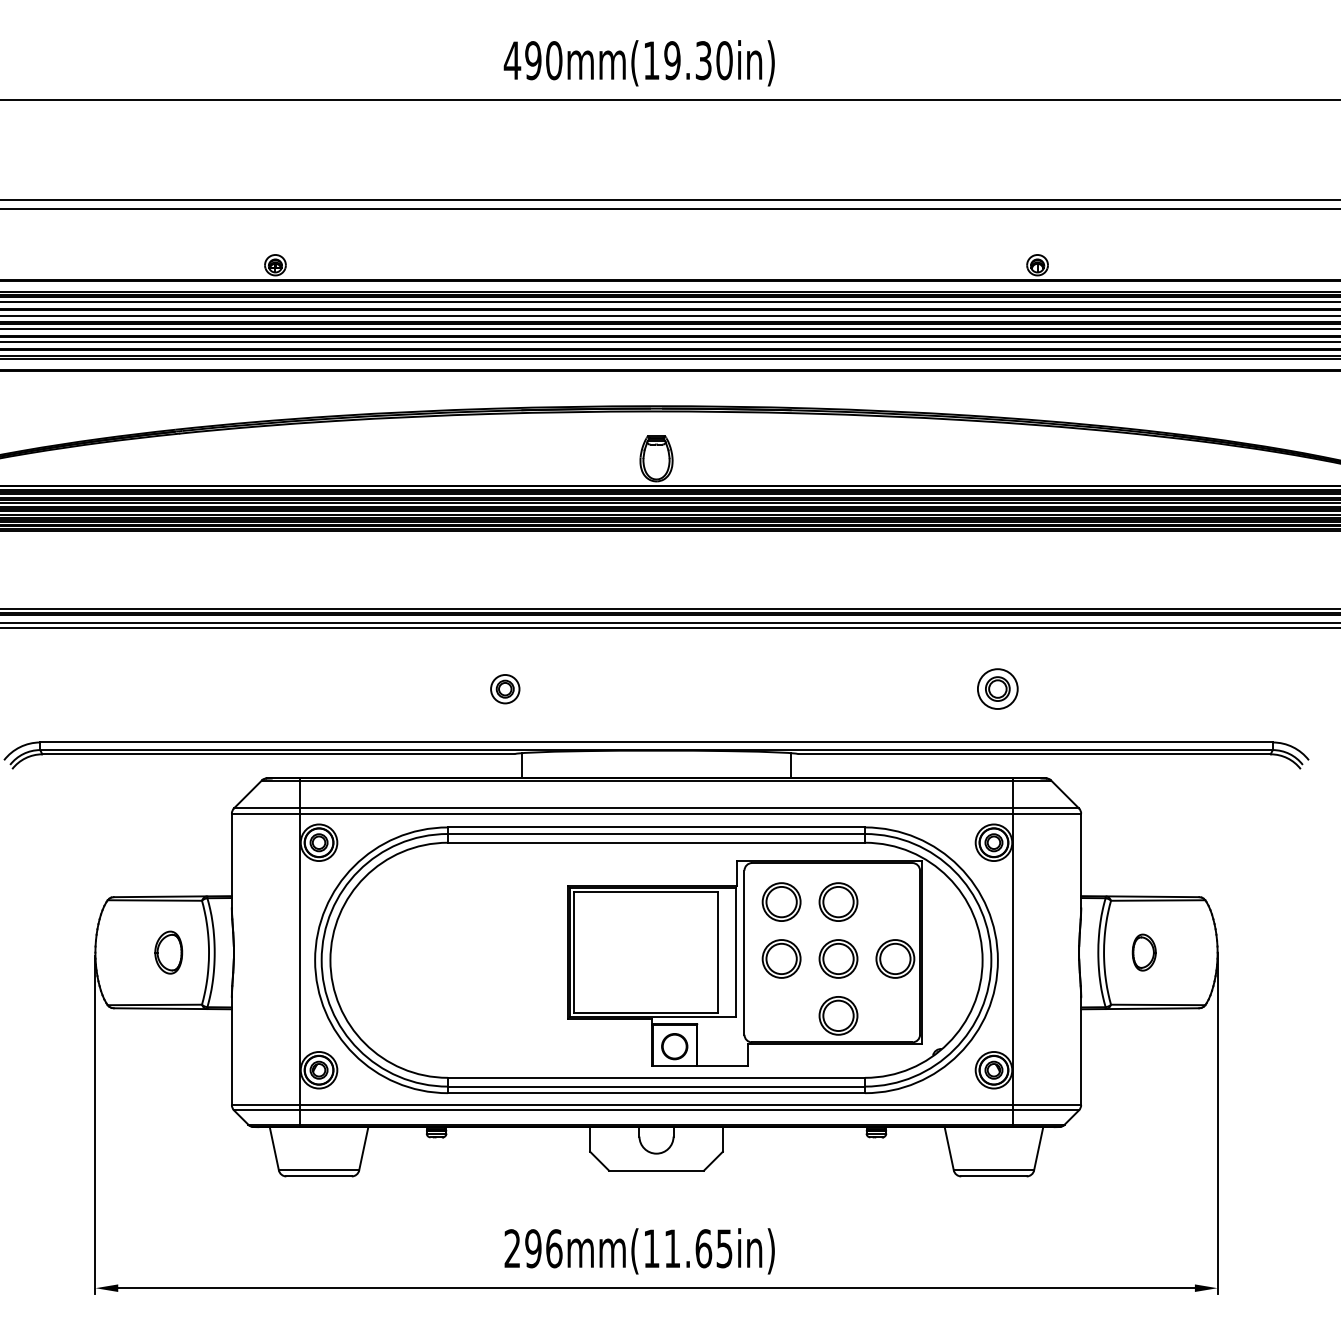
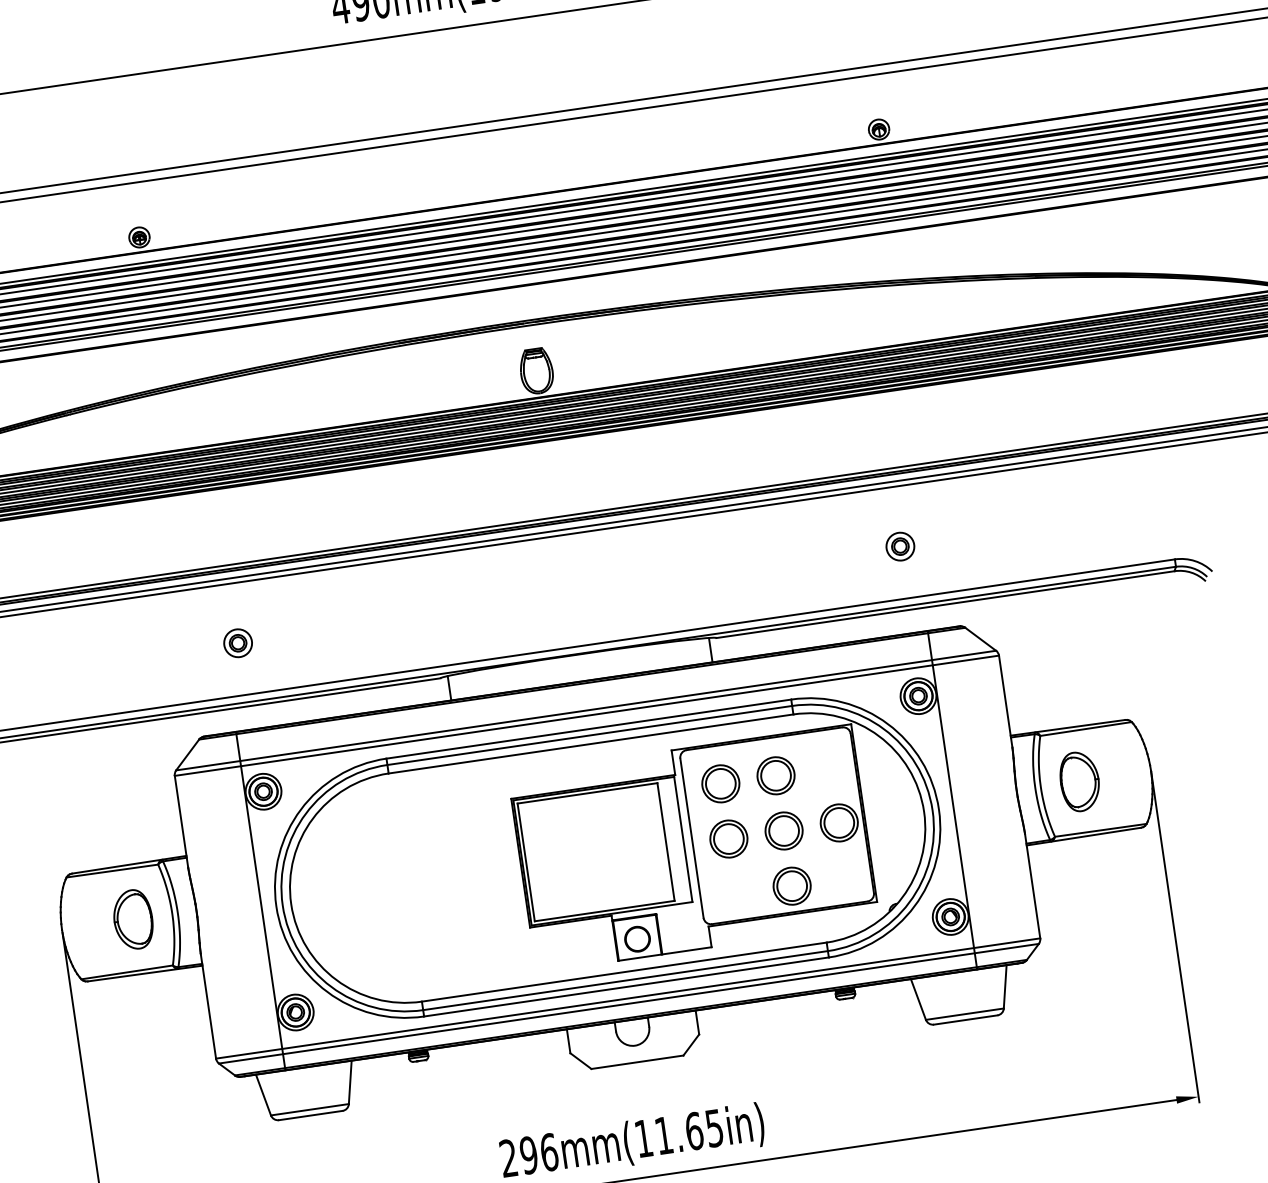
part: (505, 689) -> (238, 643), moved
part: (997, 689) -> (900, 546), size x0.71
part: (168, 952) -> (132, 919), size x1.43
part: (1144, 952) -> (1080, 781), size x1.67

